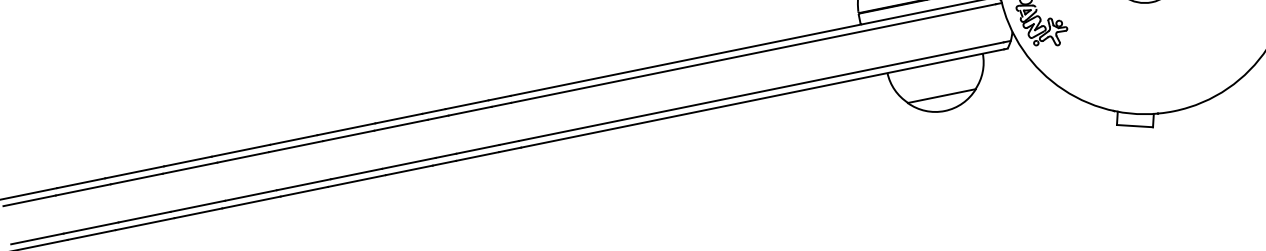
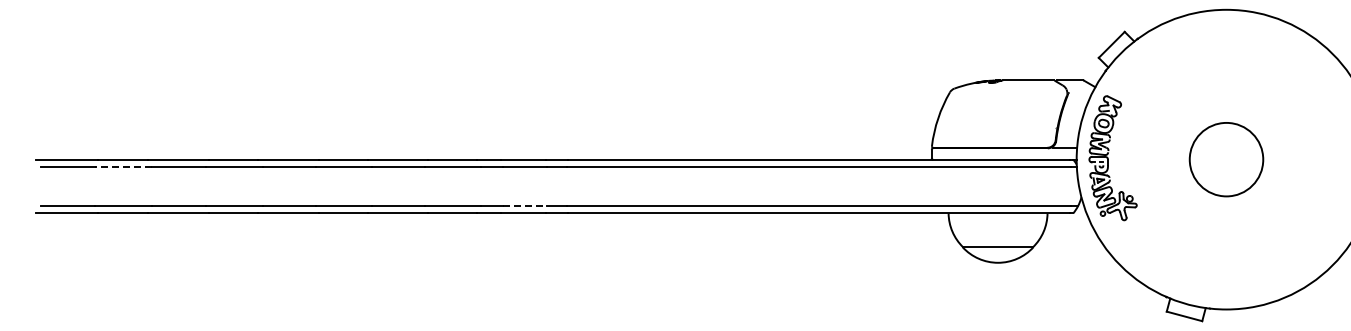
line: (478, 149) -> (525, 206), solid -> dashed
line: (83, 189) -> (123, 166), solid -> dashed

